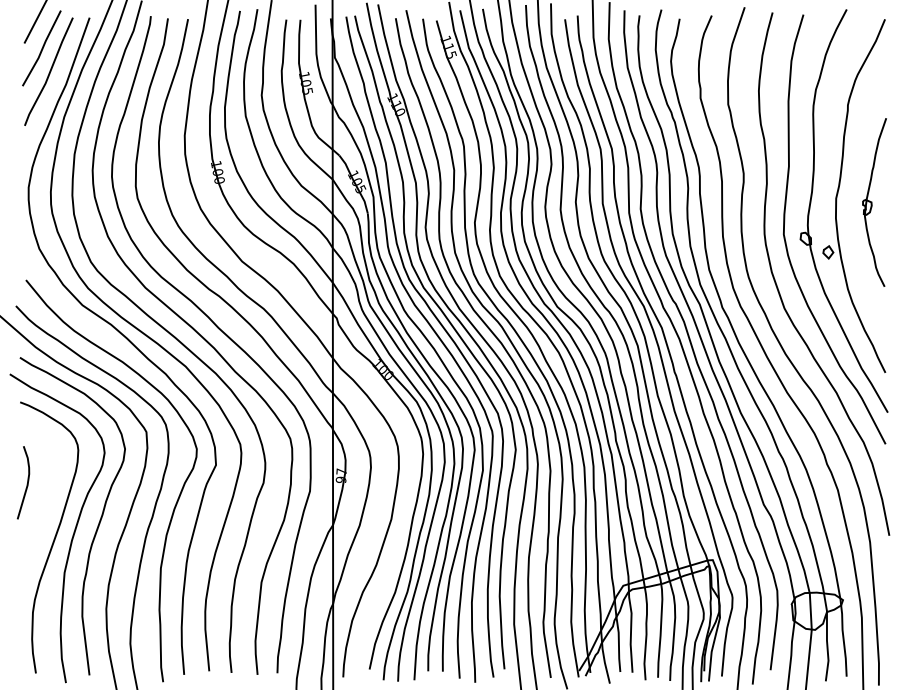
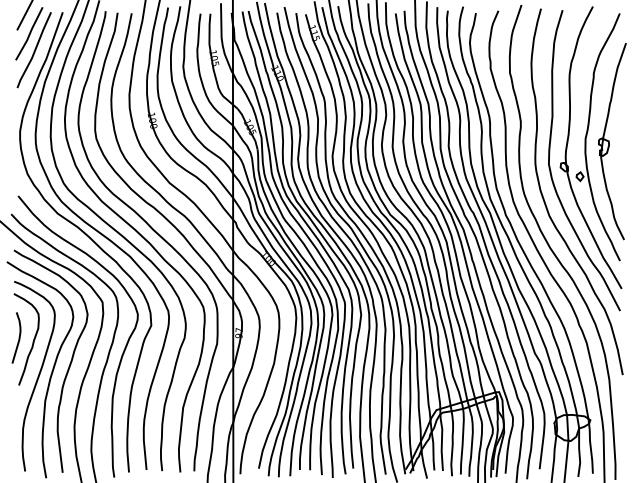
part: (874, 202) -> (612, 141), size x1.67
curve: (46, 487) -> (32, 341), added

